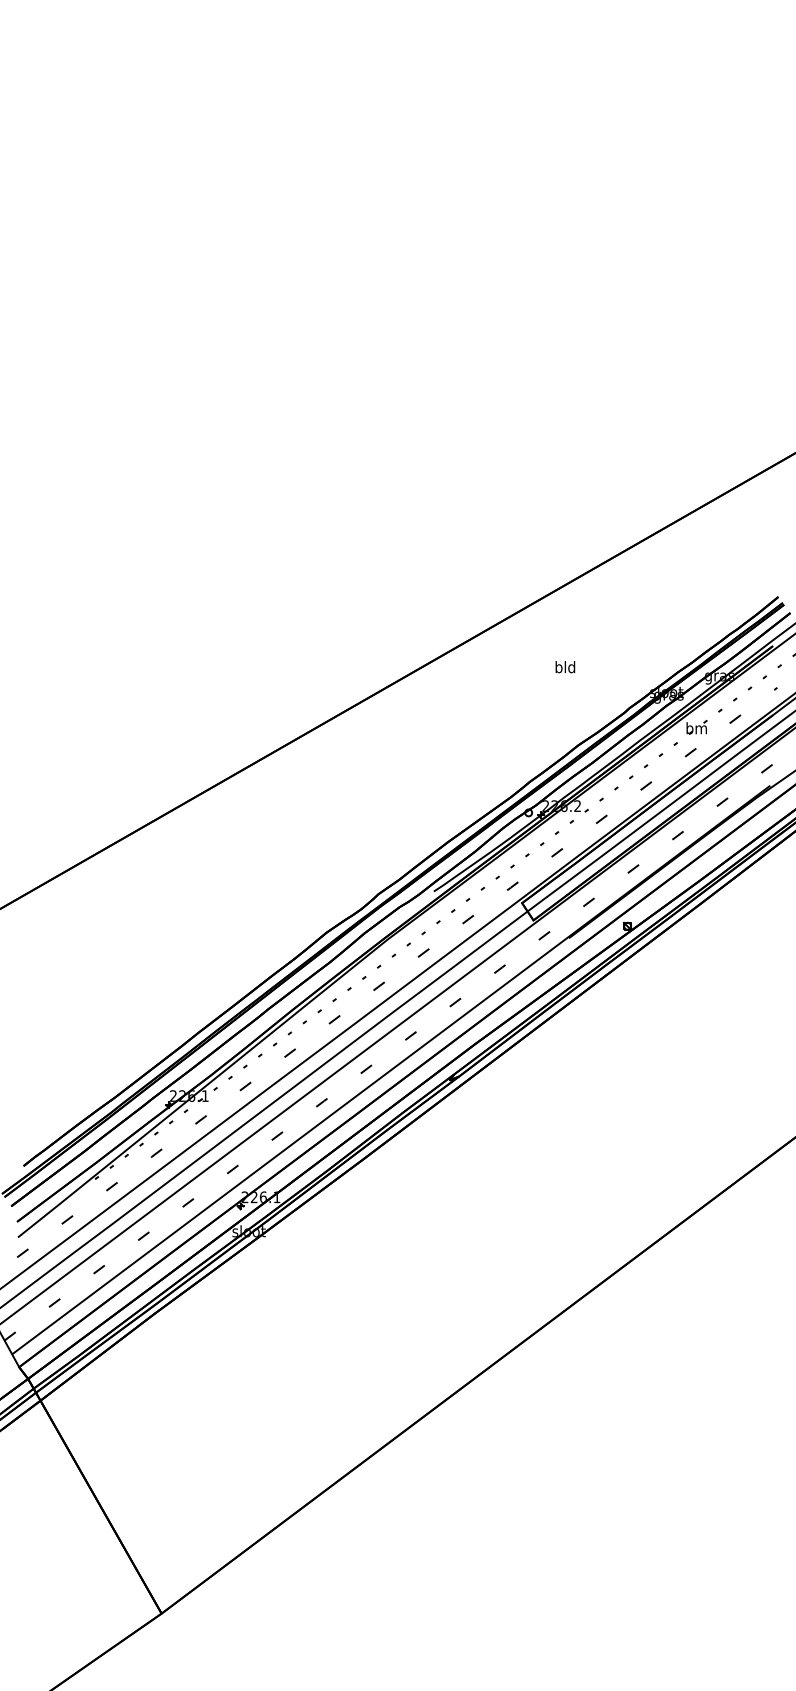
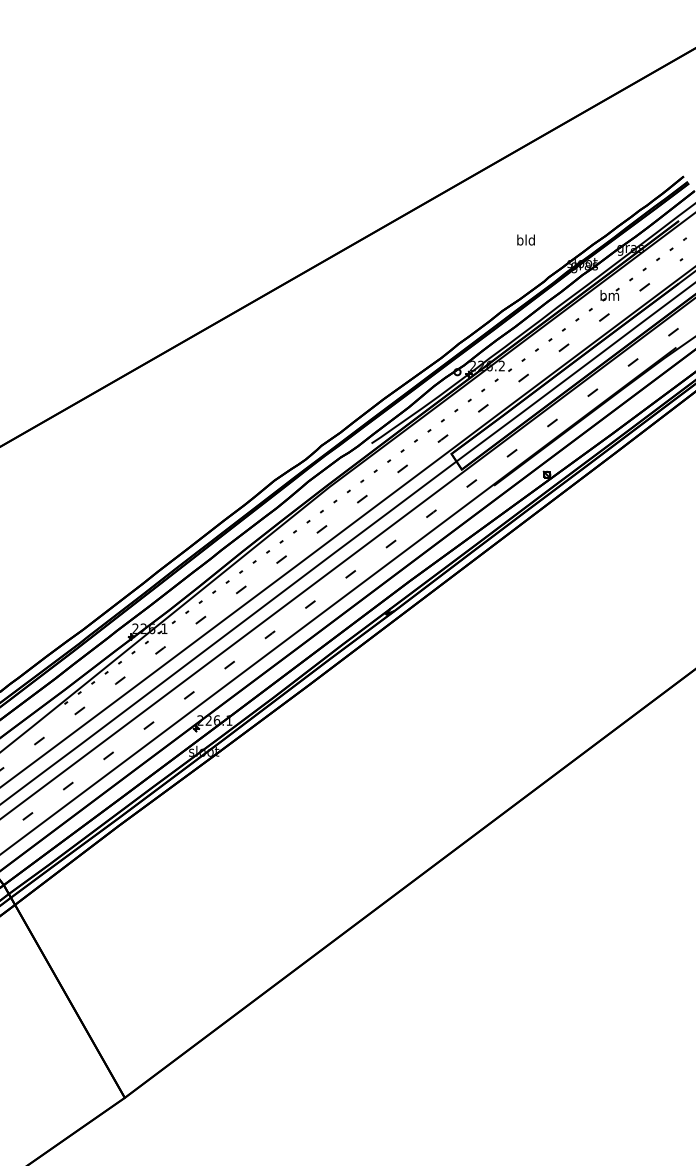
text: (565, 667) -> (526, 240), moved

